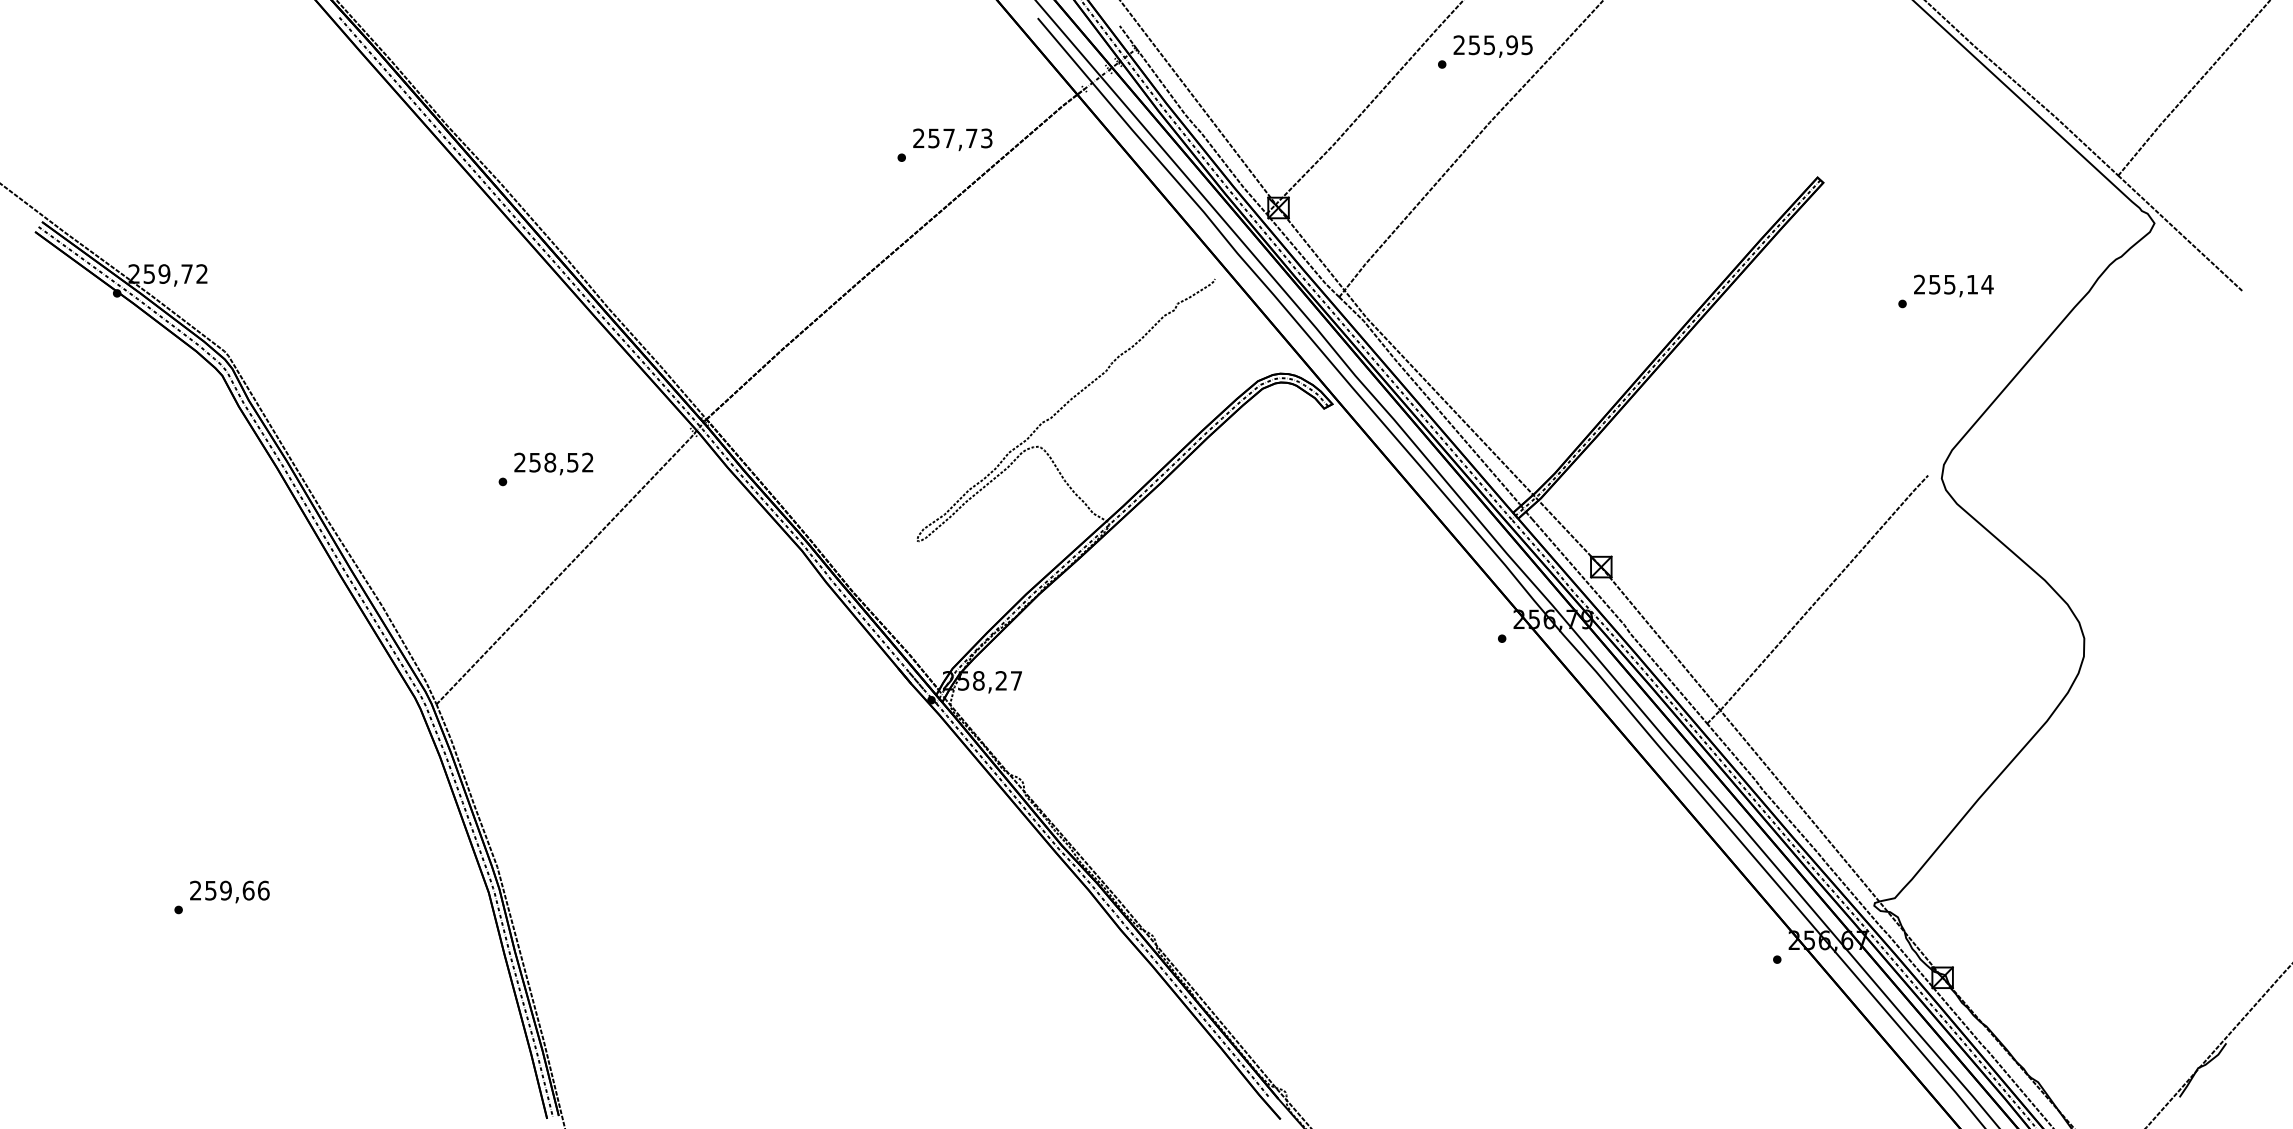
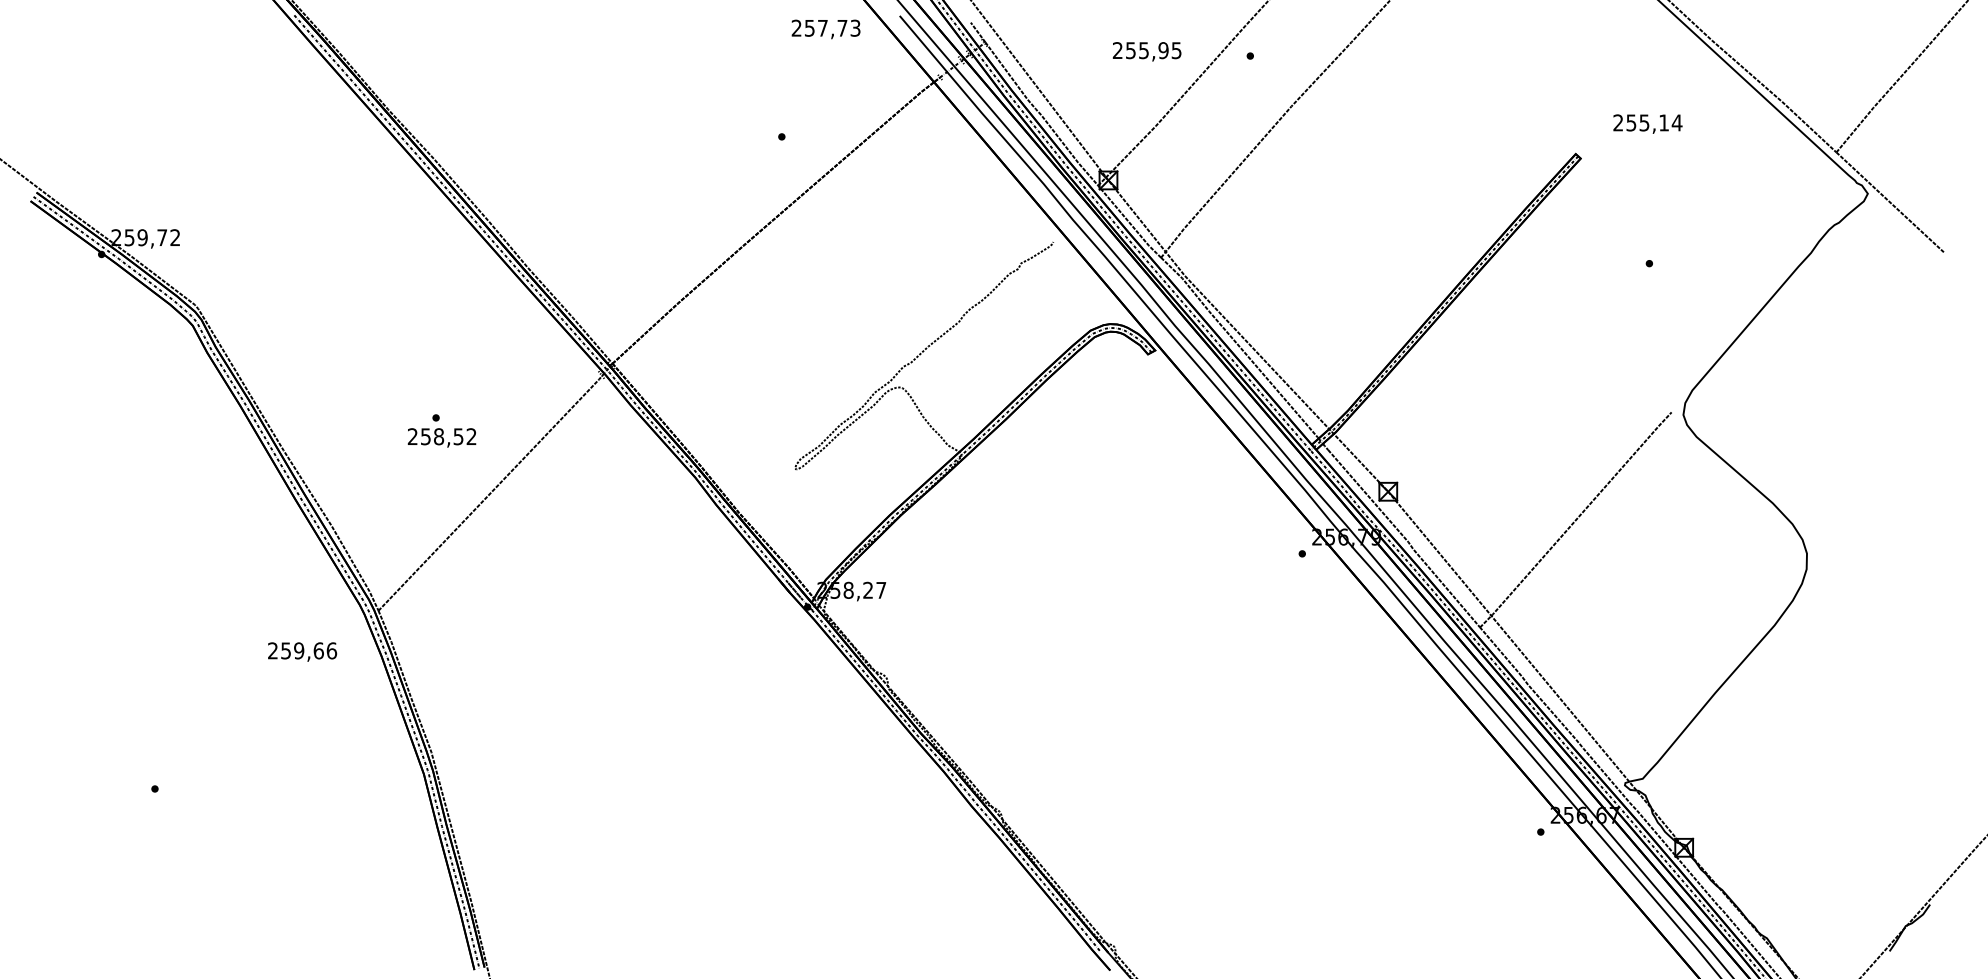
text: (1492, 46) -> (1146, 51), moved
text: (952, 139) -> (825, 29), moved
text: (1953, 285) -> (1647, 123), moved
text: (553, 463) -> (441, 437), moved
text: (229, 891) -> (302, 651), moved

